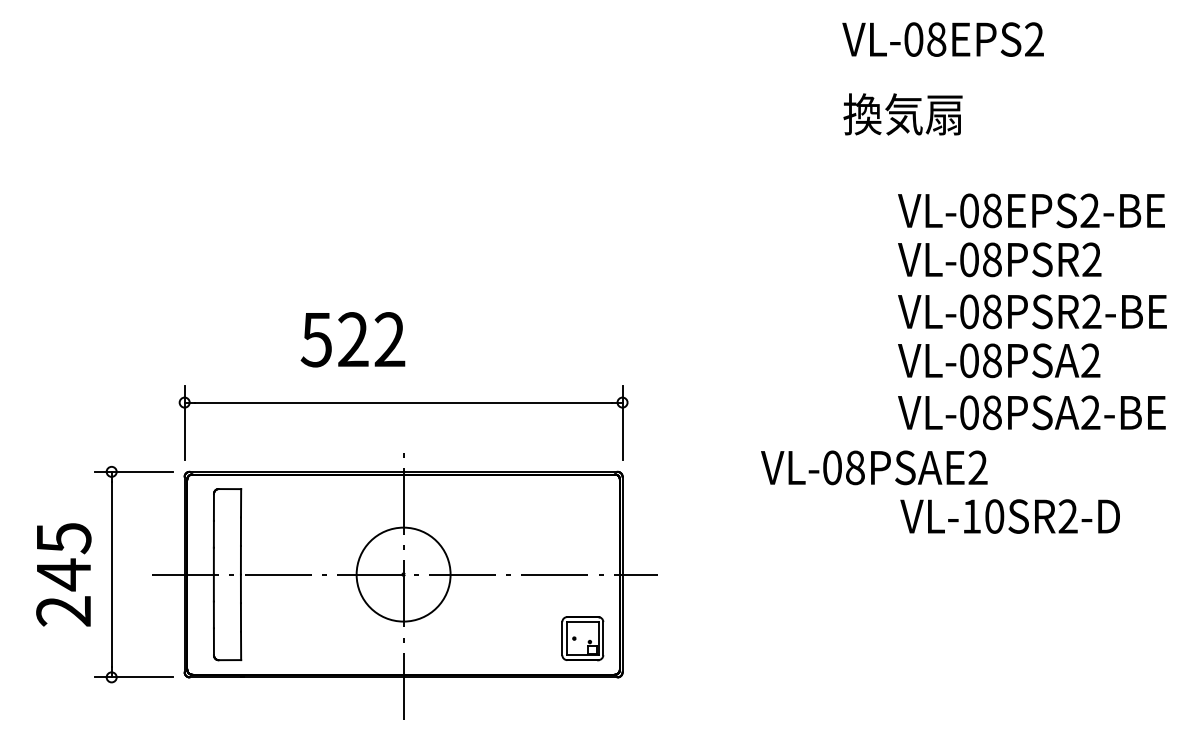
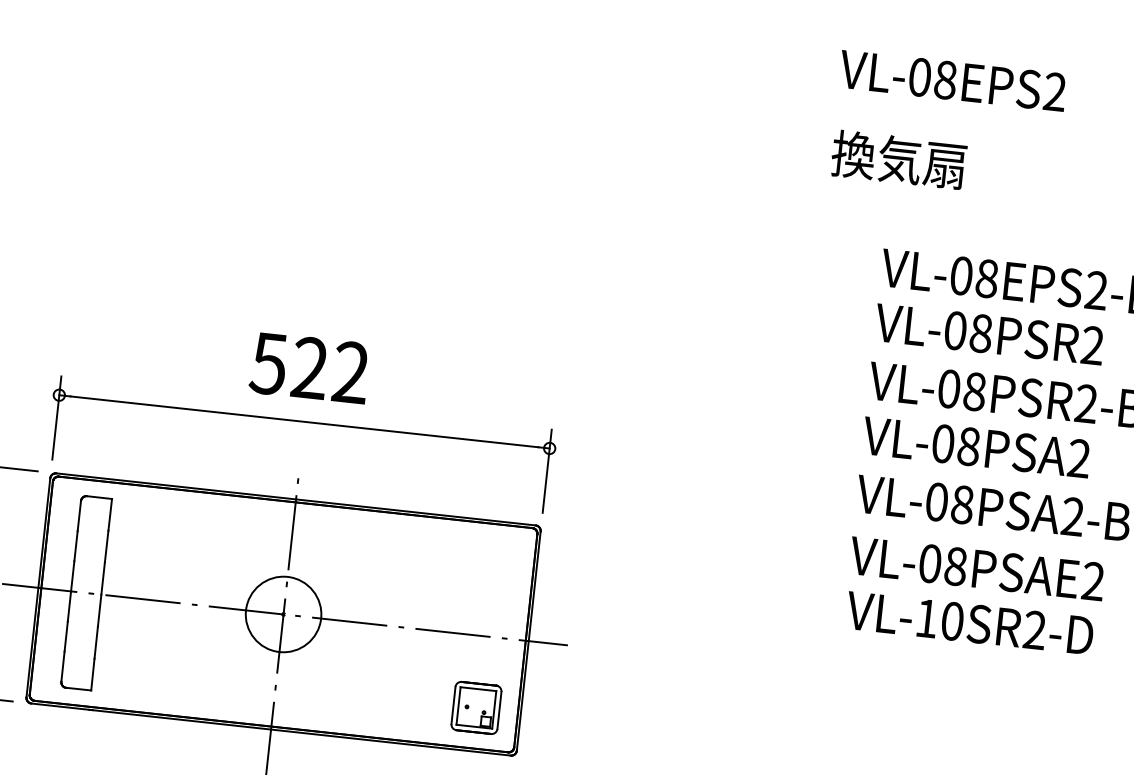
text: (352, 339) -> (309, 367), moved
text: (874, 467) -> (977, 568), moved
circle: (403, 574) -> (283, 614), size x0.71

